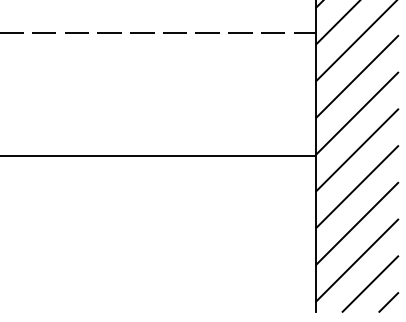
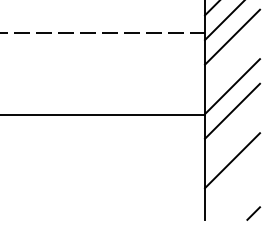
line: (357, 76) -> (232, 61), removed
line: (357, 186) -> (232, 135), removed
line: (357, 259) -> (232, 184), removed
line: (370, 282) -> (241, 200), removed

